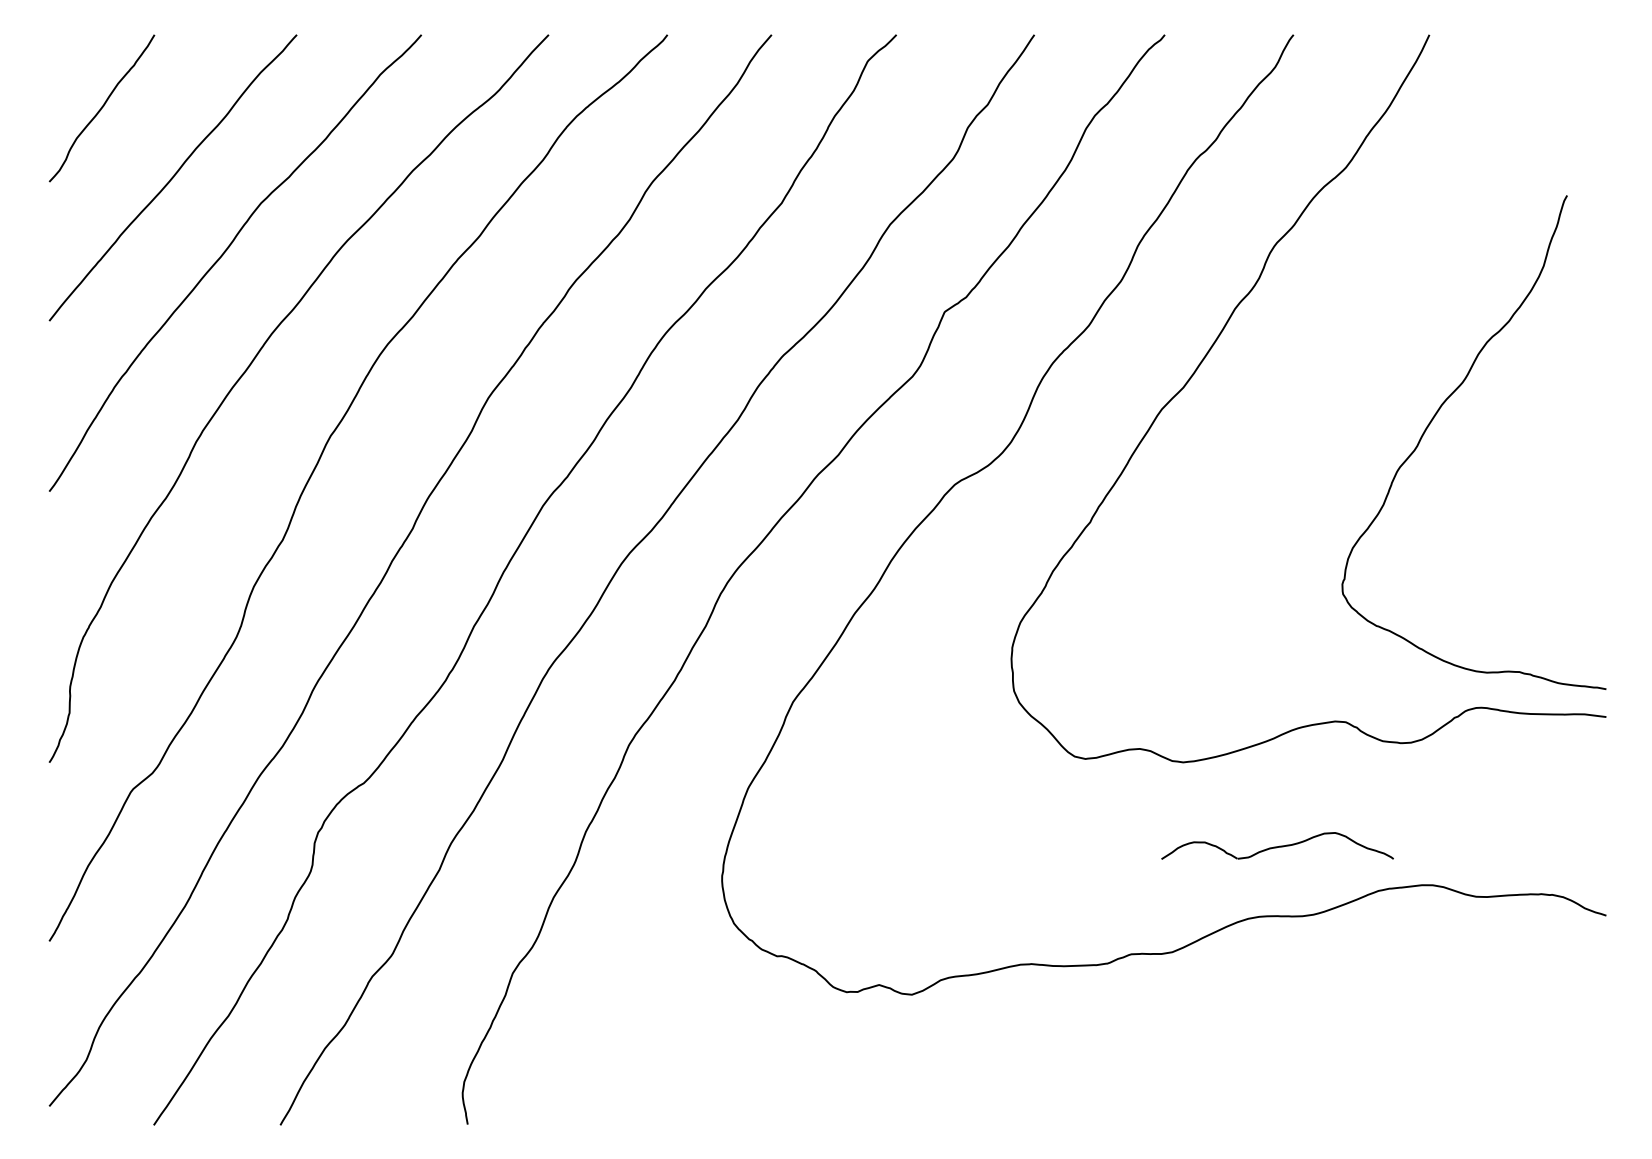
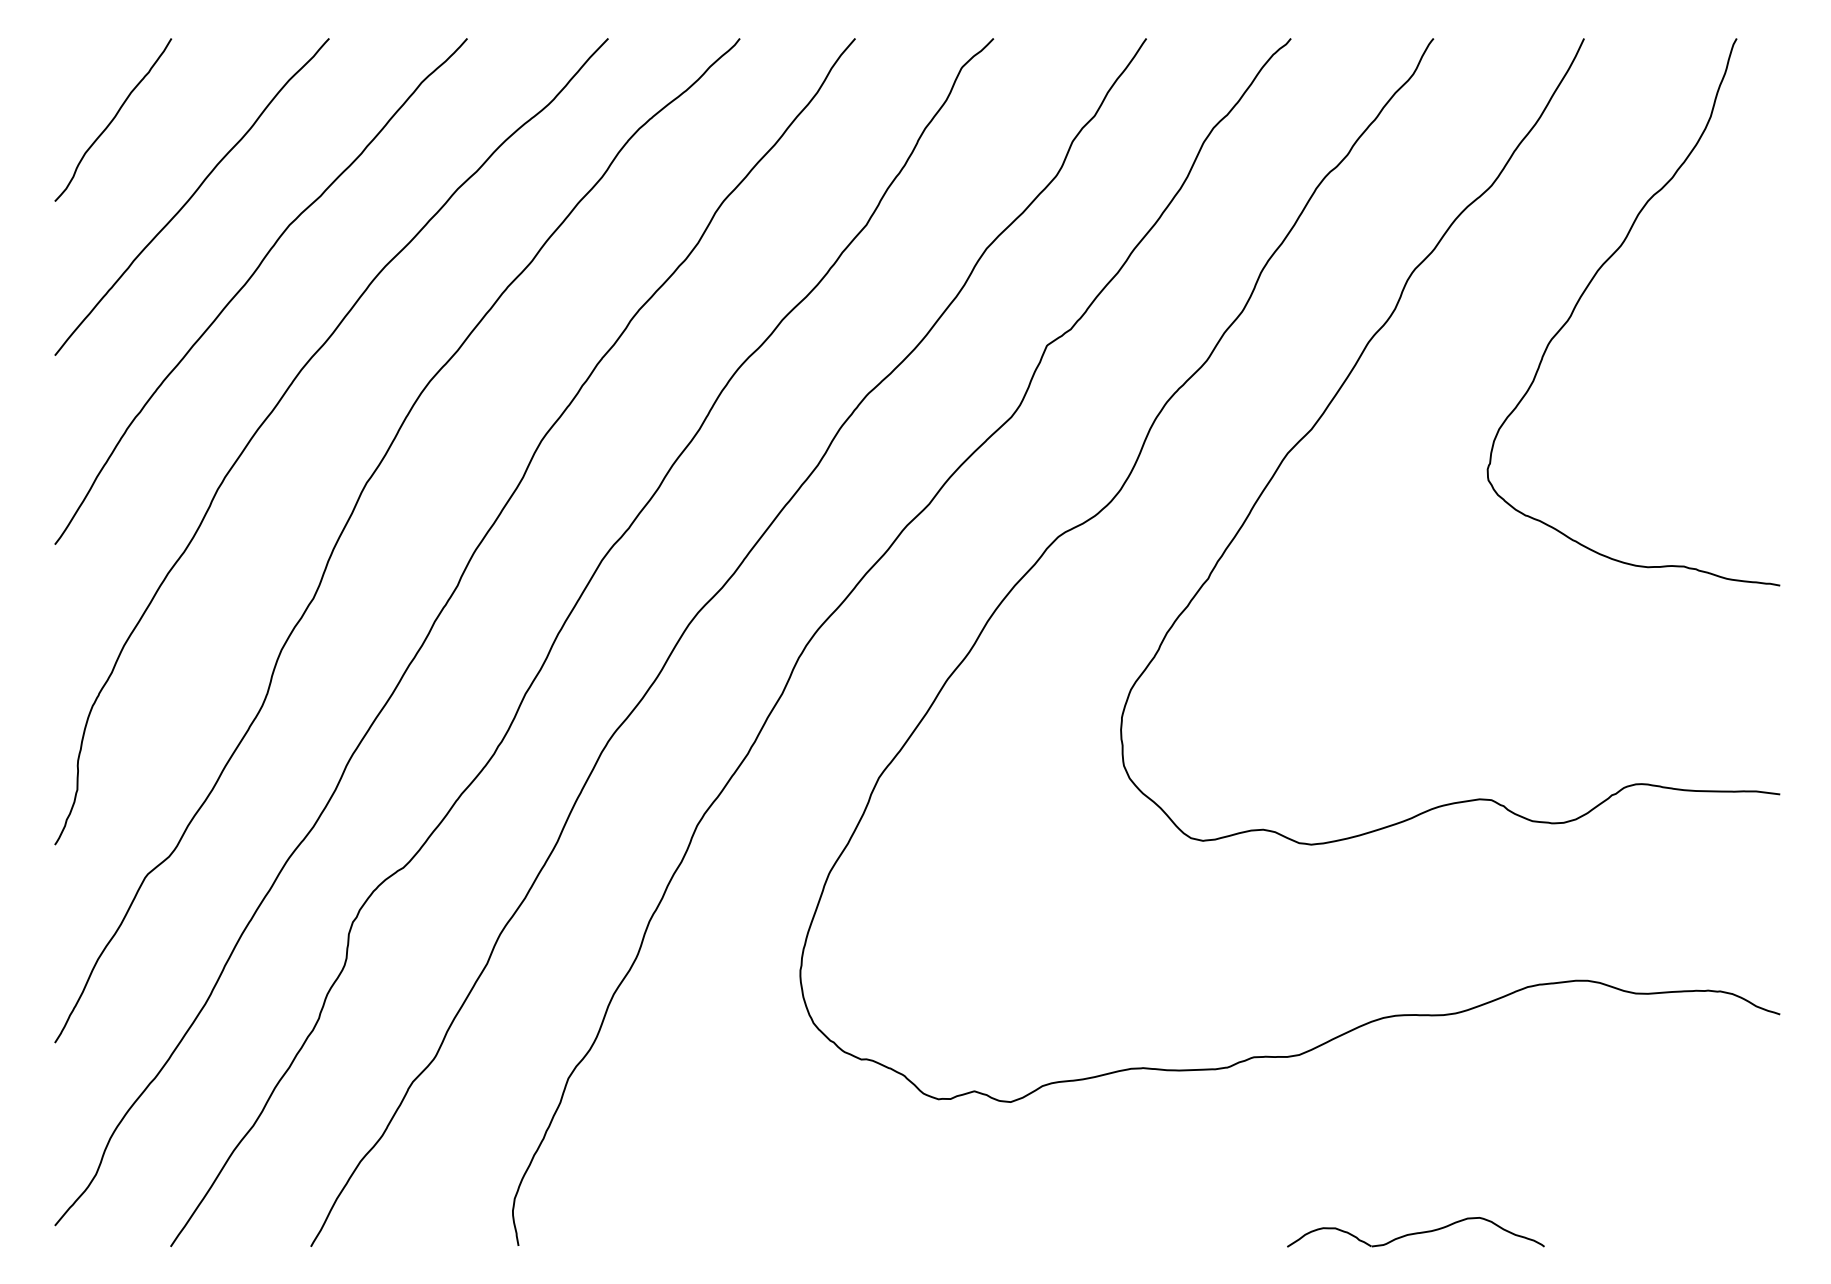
curve: (1436, 415) -> (1591, 282), moved
part: (1277, 846) -> (1415, 1232), moved

